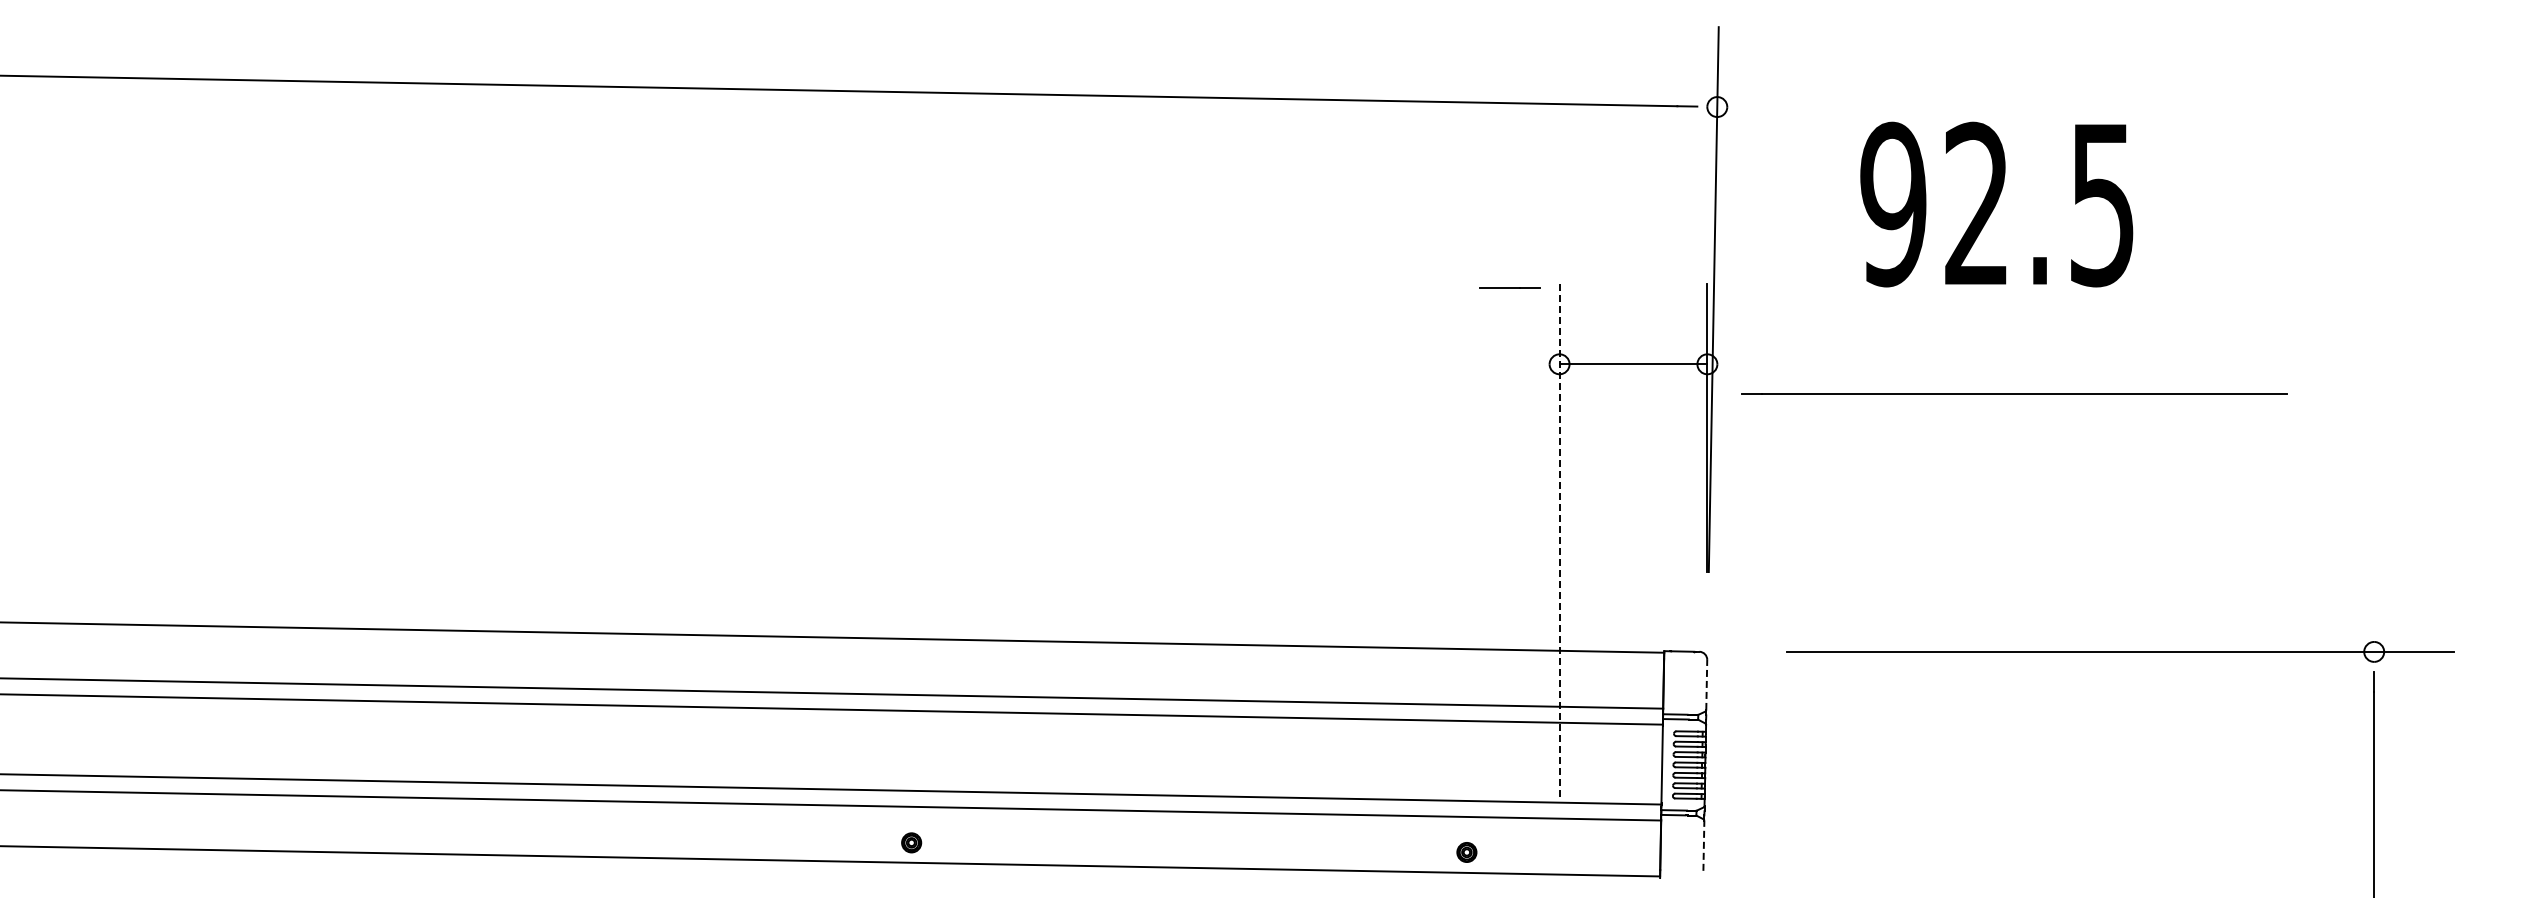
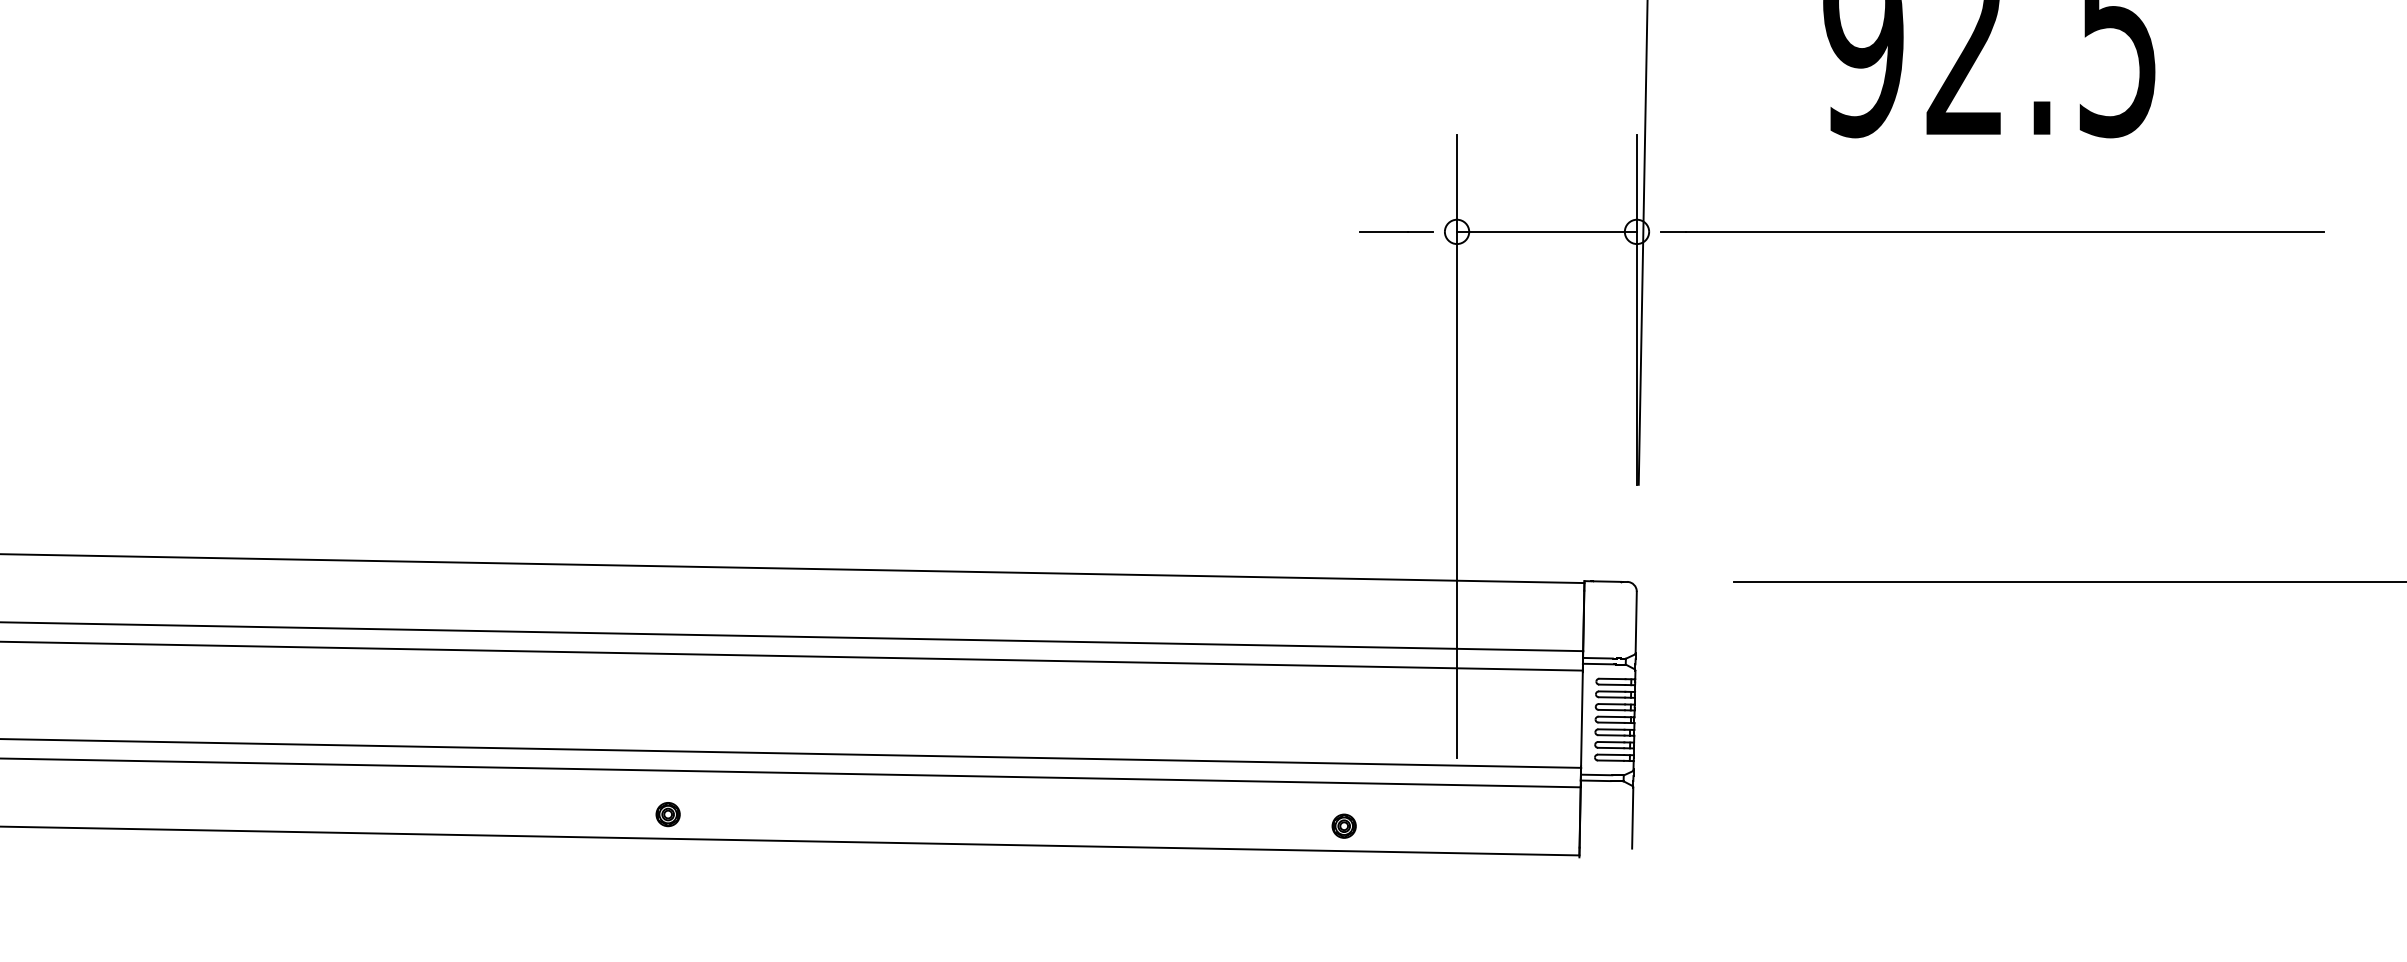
line: (1509, 287) -> (1396, 230), moved
line: (2014, 393) -> (1992, 230), moved
line: (1559, 539) -> (1456, 445), dashed -> solid
line: (1706, 684) -> (1635, 621), dashed -> solid
line: (1703, 845) -> (1632, 817), dashed -> solid

